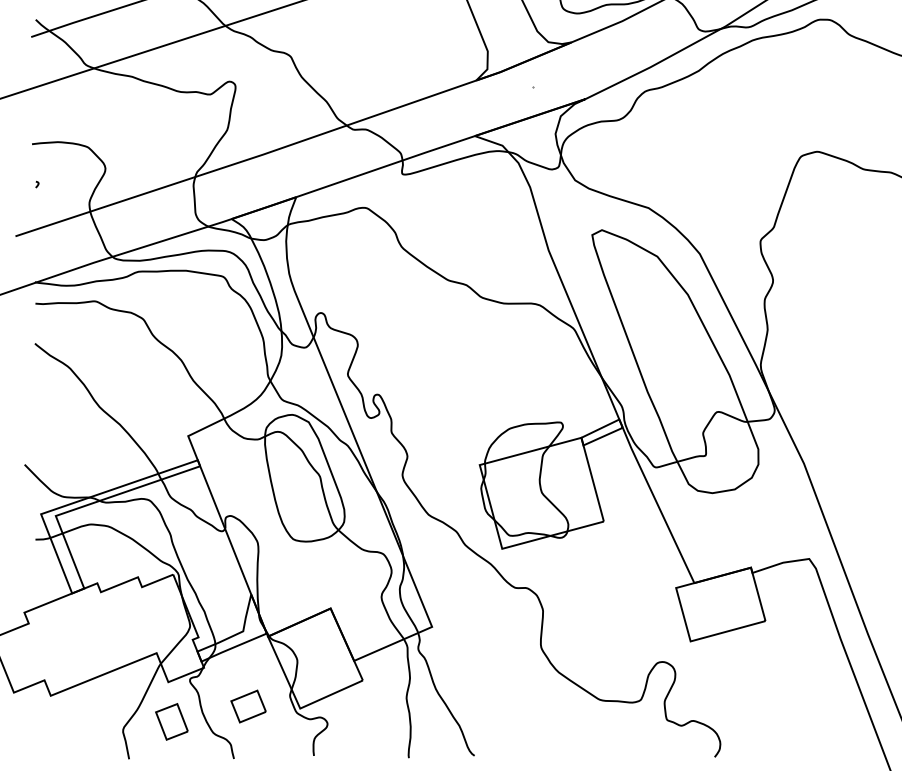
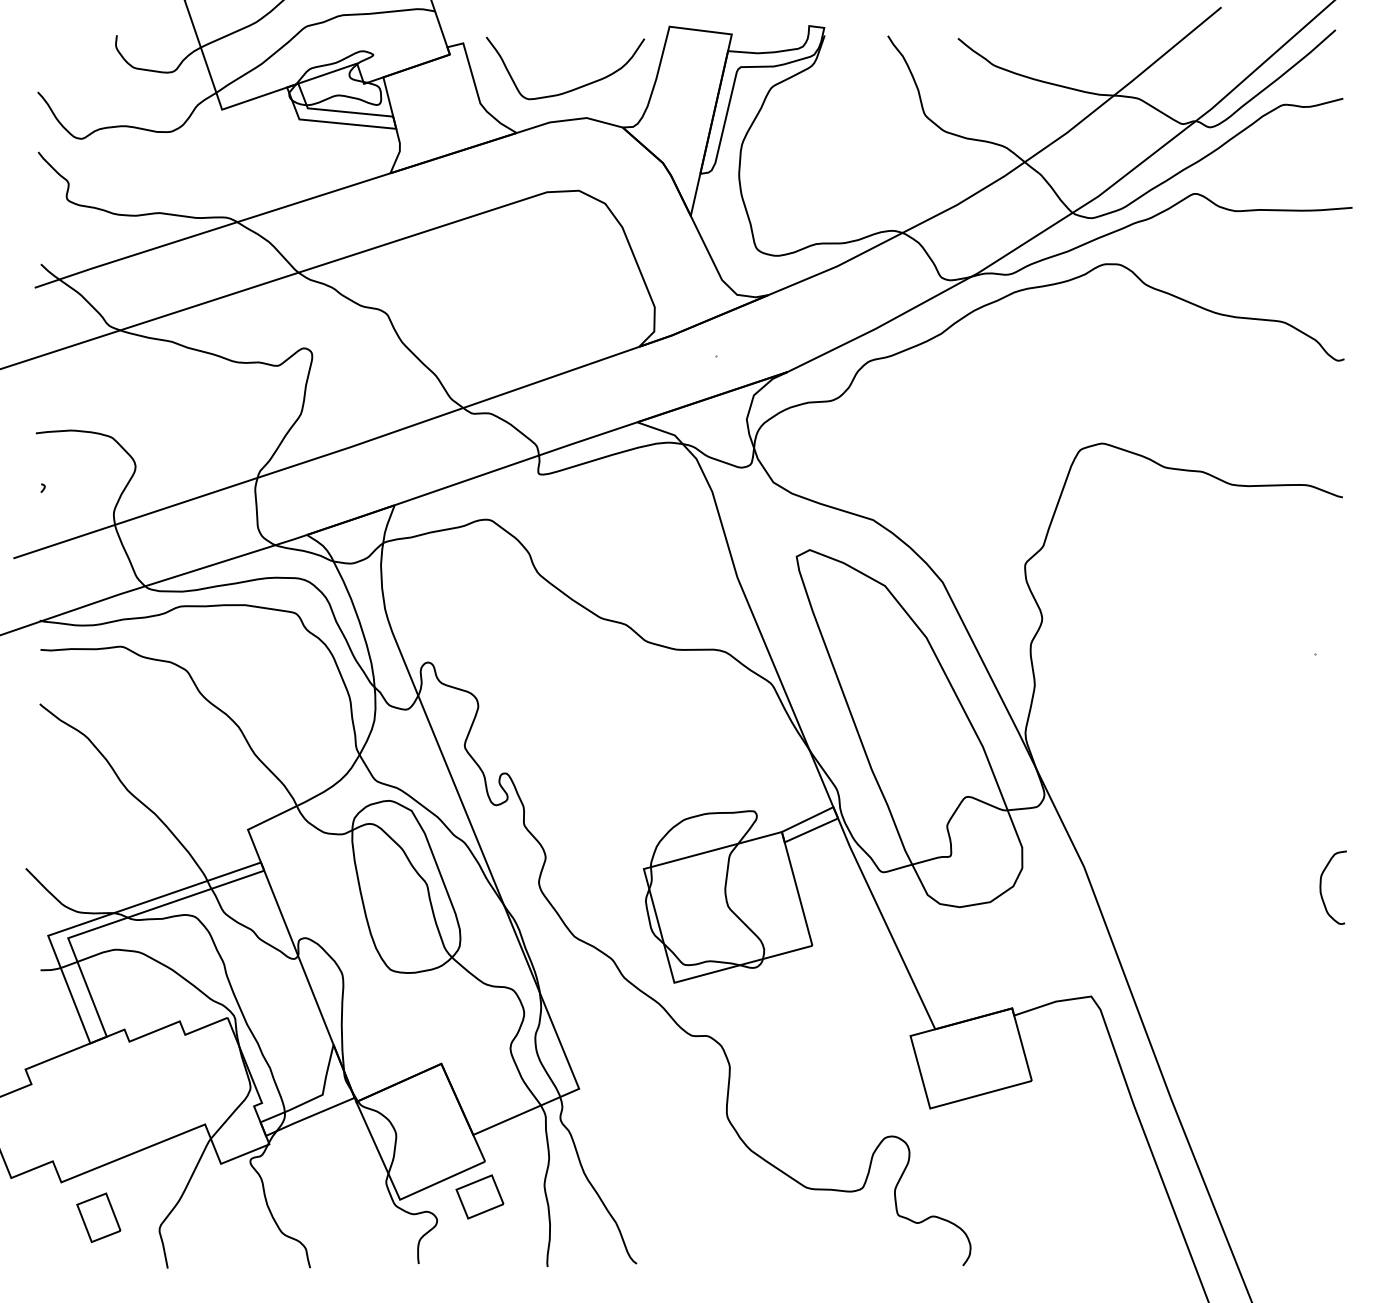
part: (248, 706) -> (479, 1196), moved
part: (171, 721) -> (98, 1217), moved

